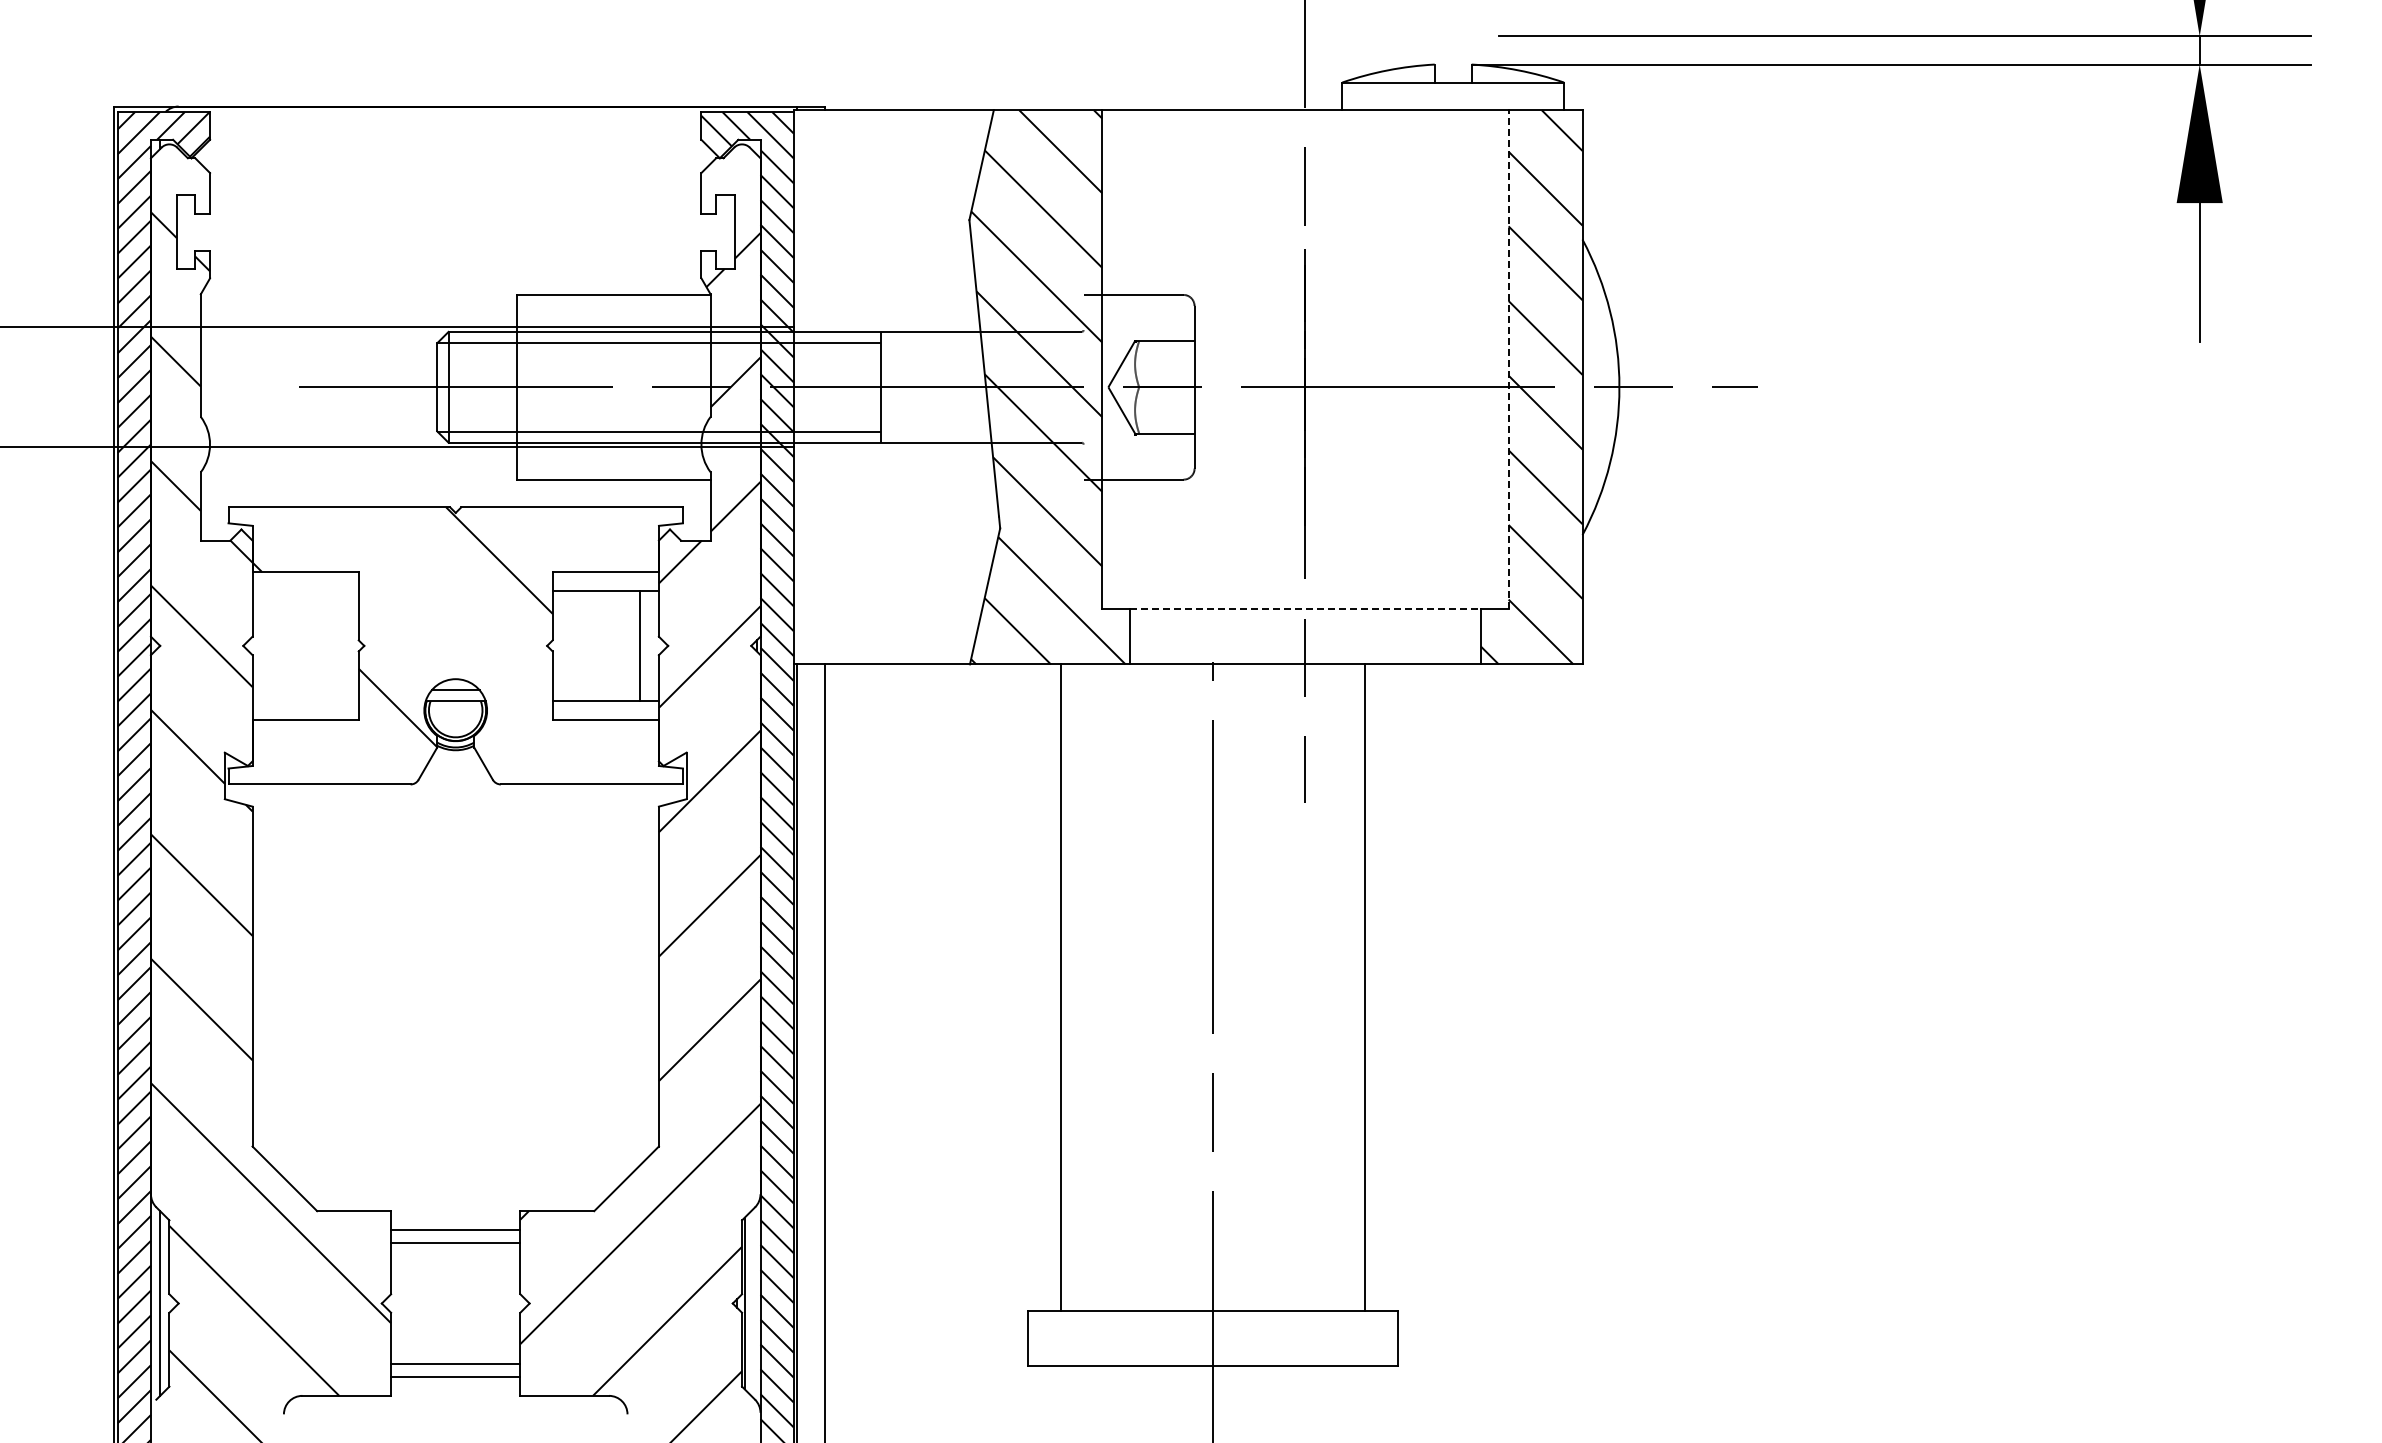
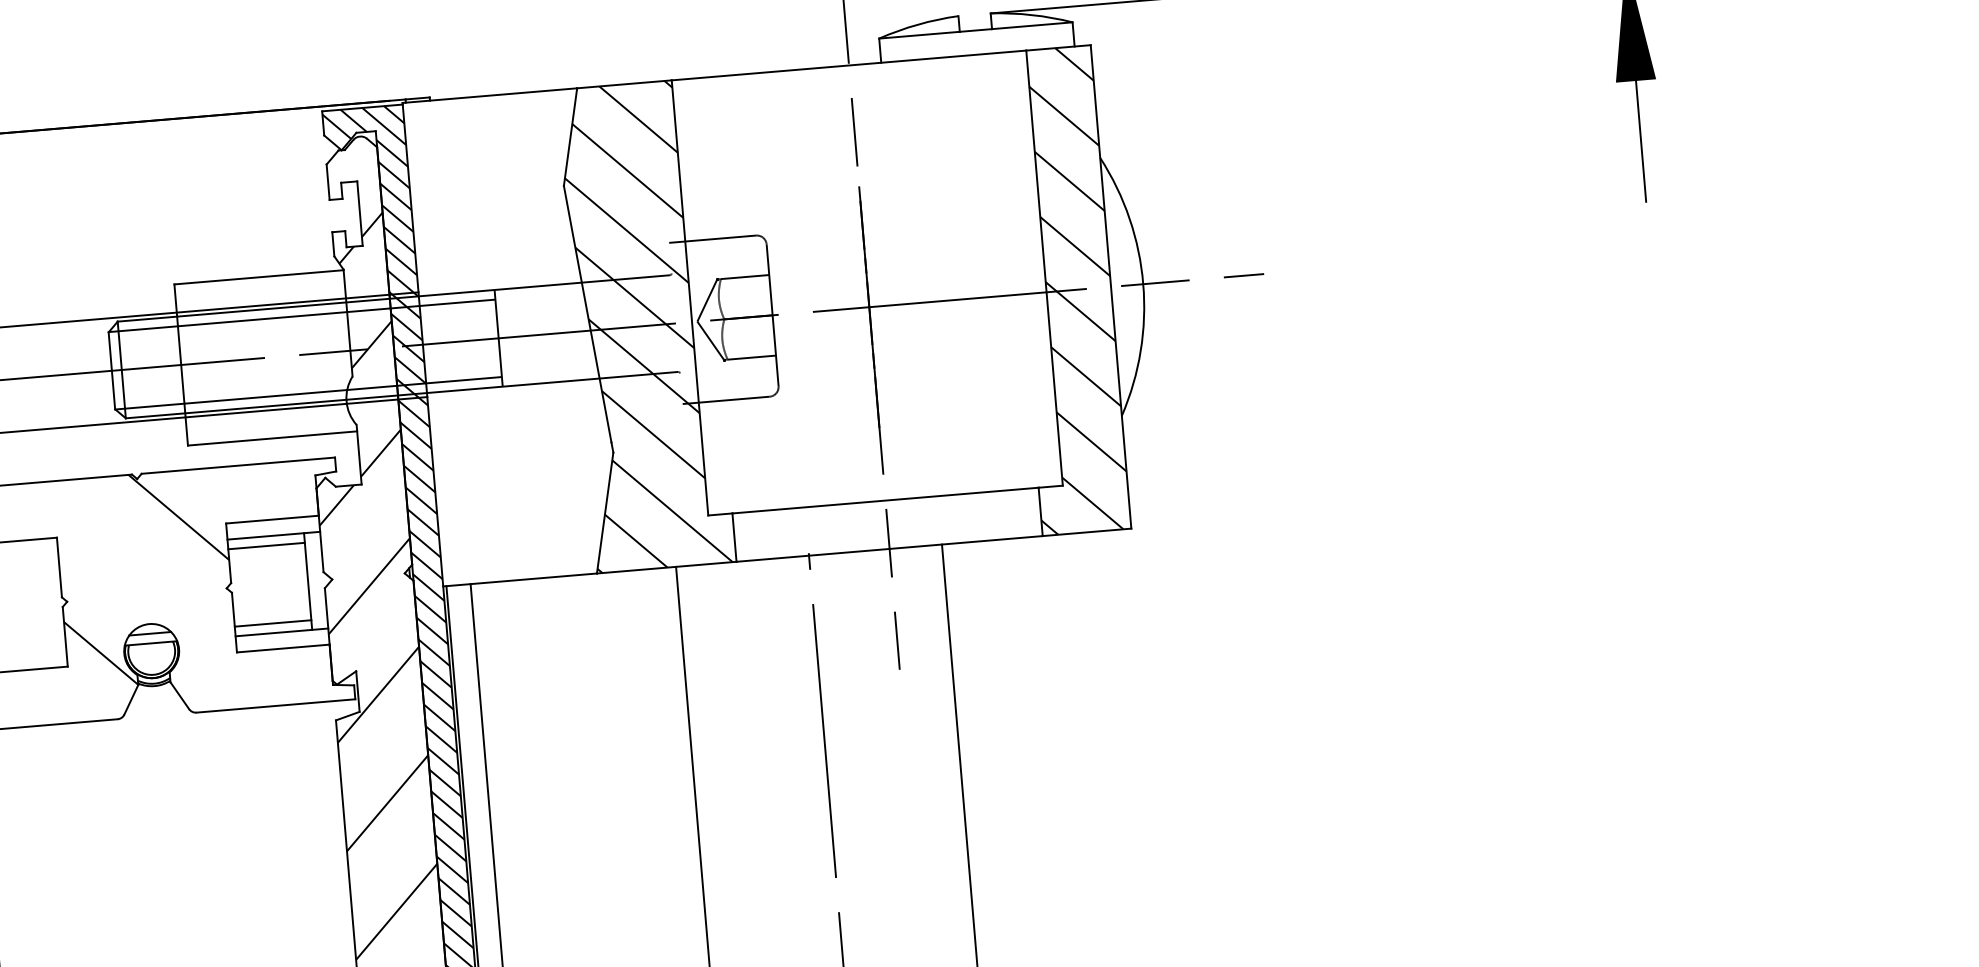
line: (1508, 359) -> (1044, 268), dashed -> solid
line: (596, 601) -> (266, 546), added
line: (1305, 608) -> (885, 500), dashed -> solid
line: (596, 690) -> (273, 623), added

